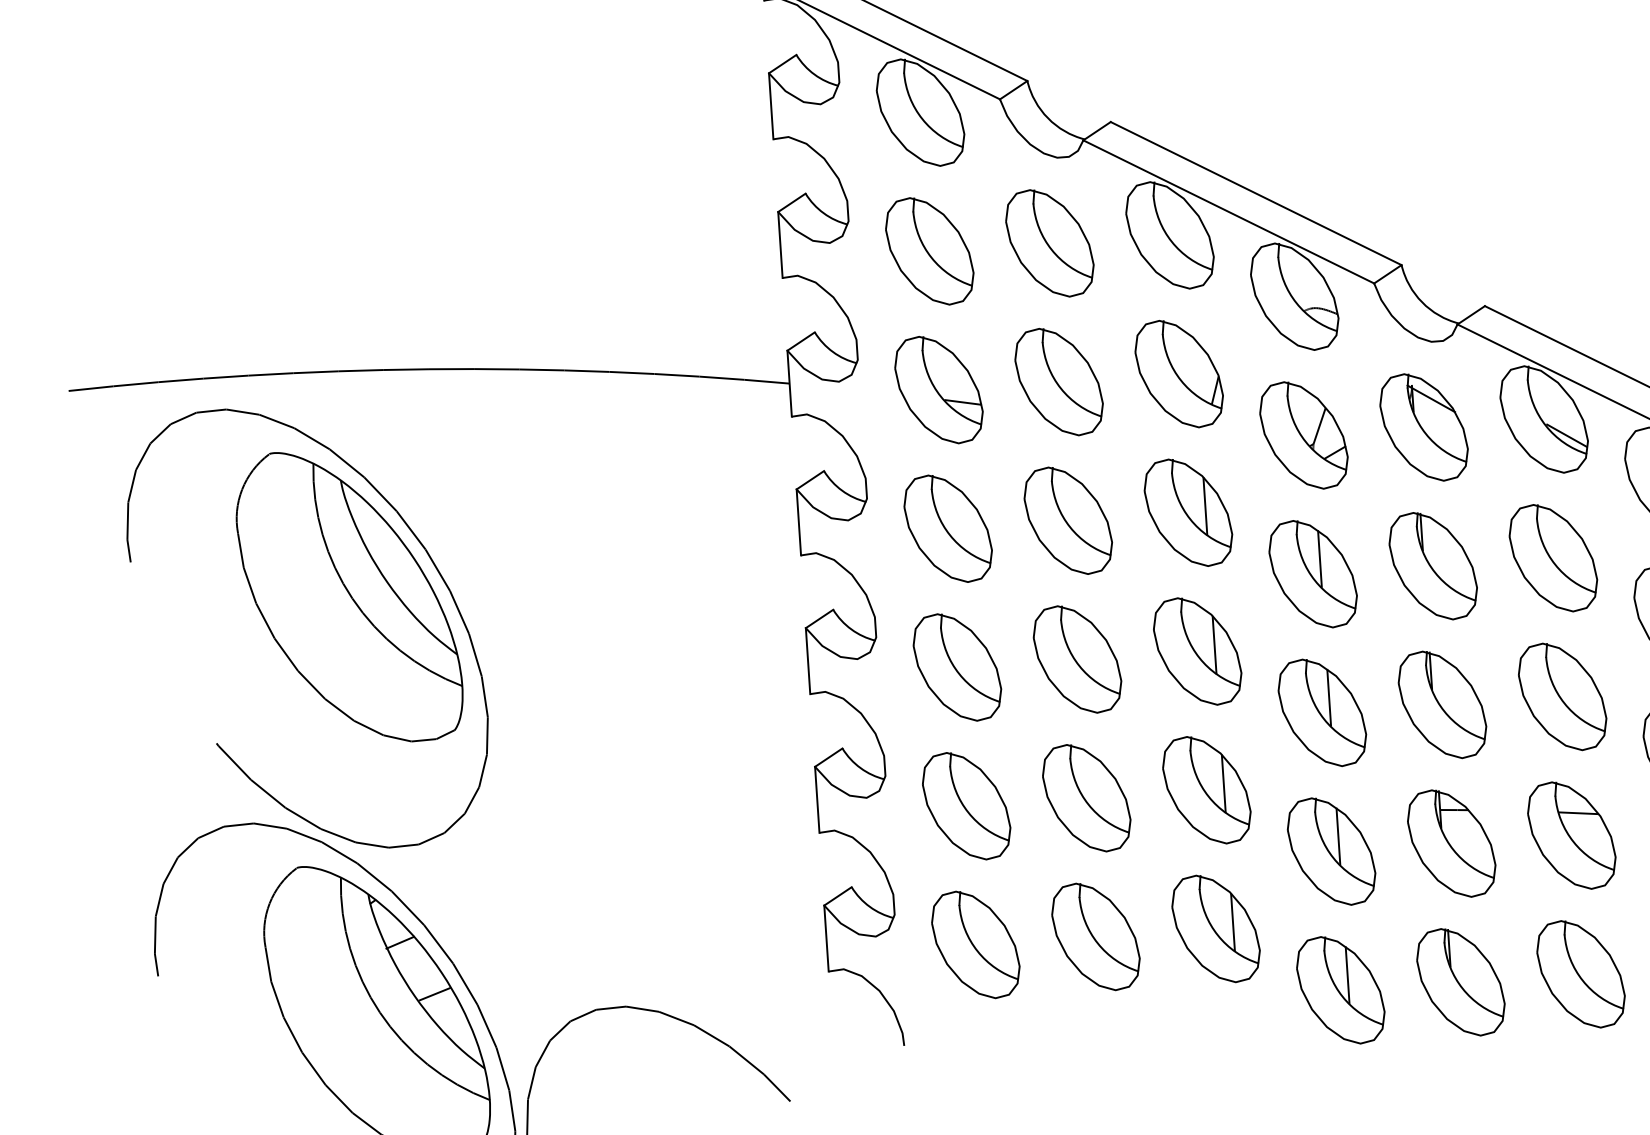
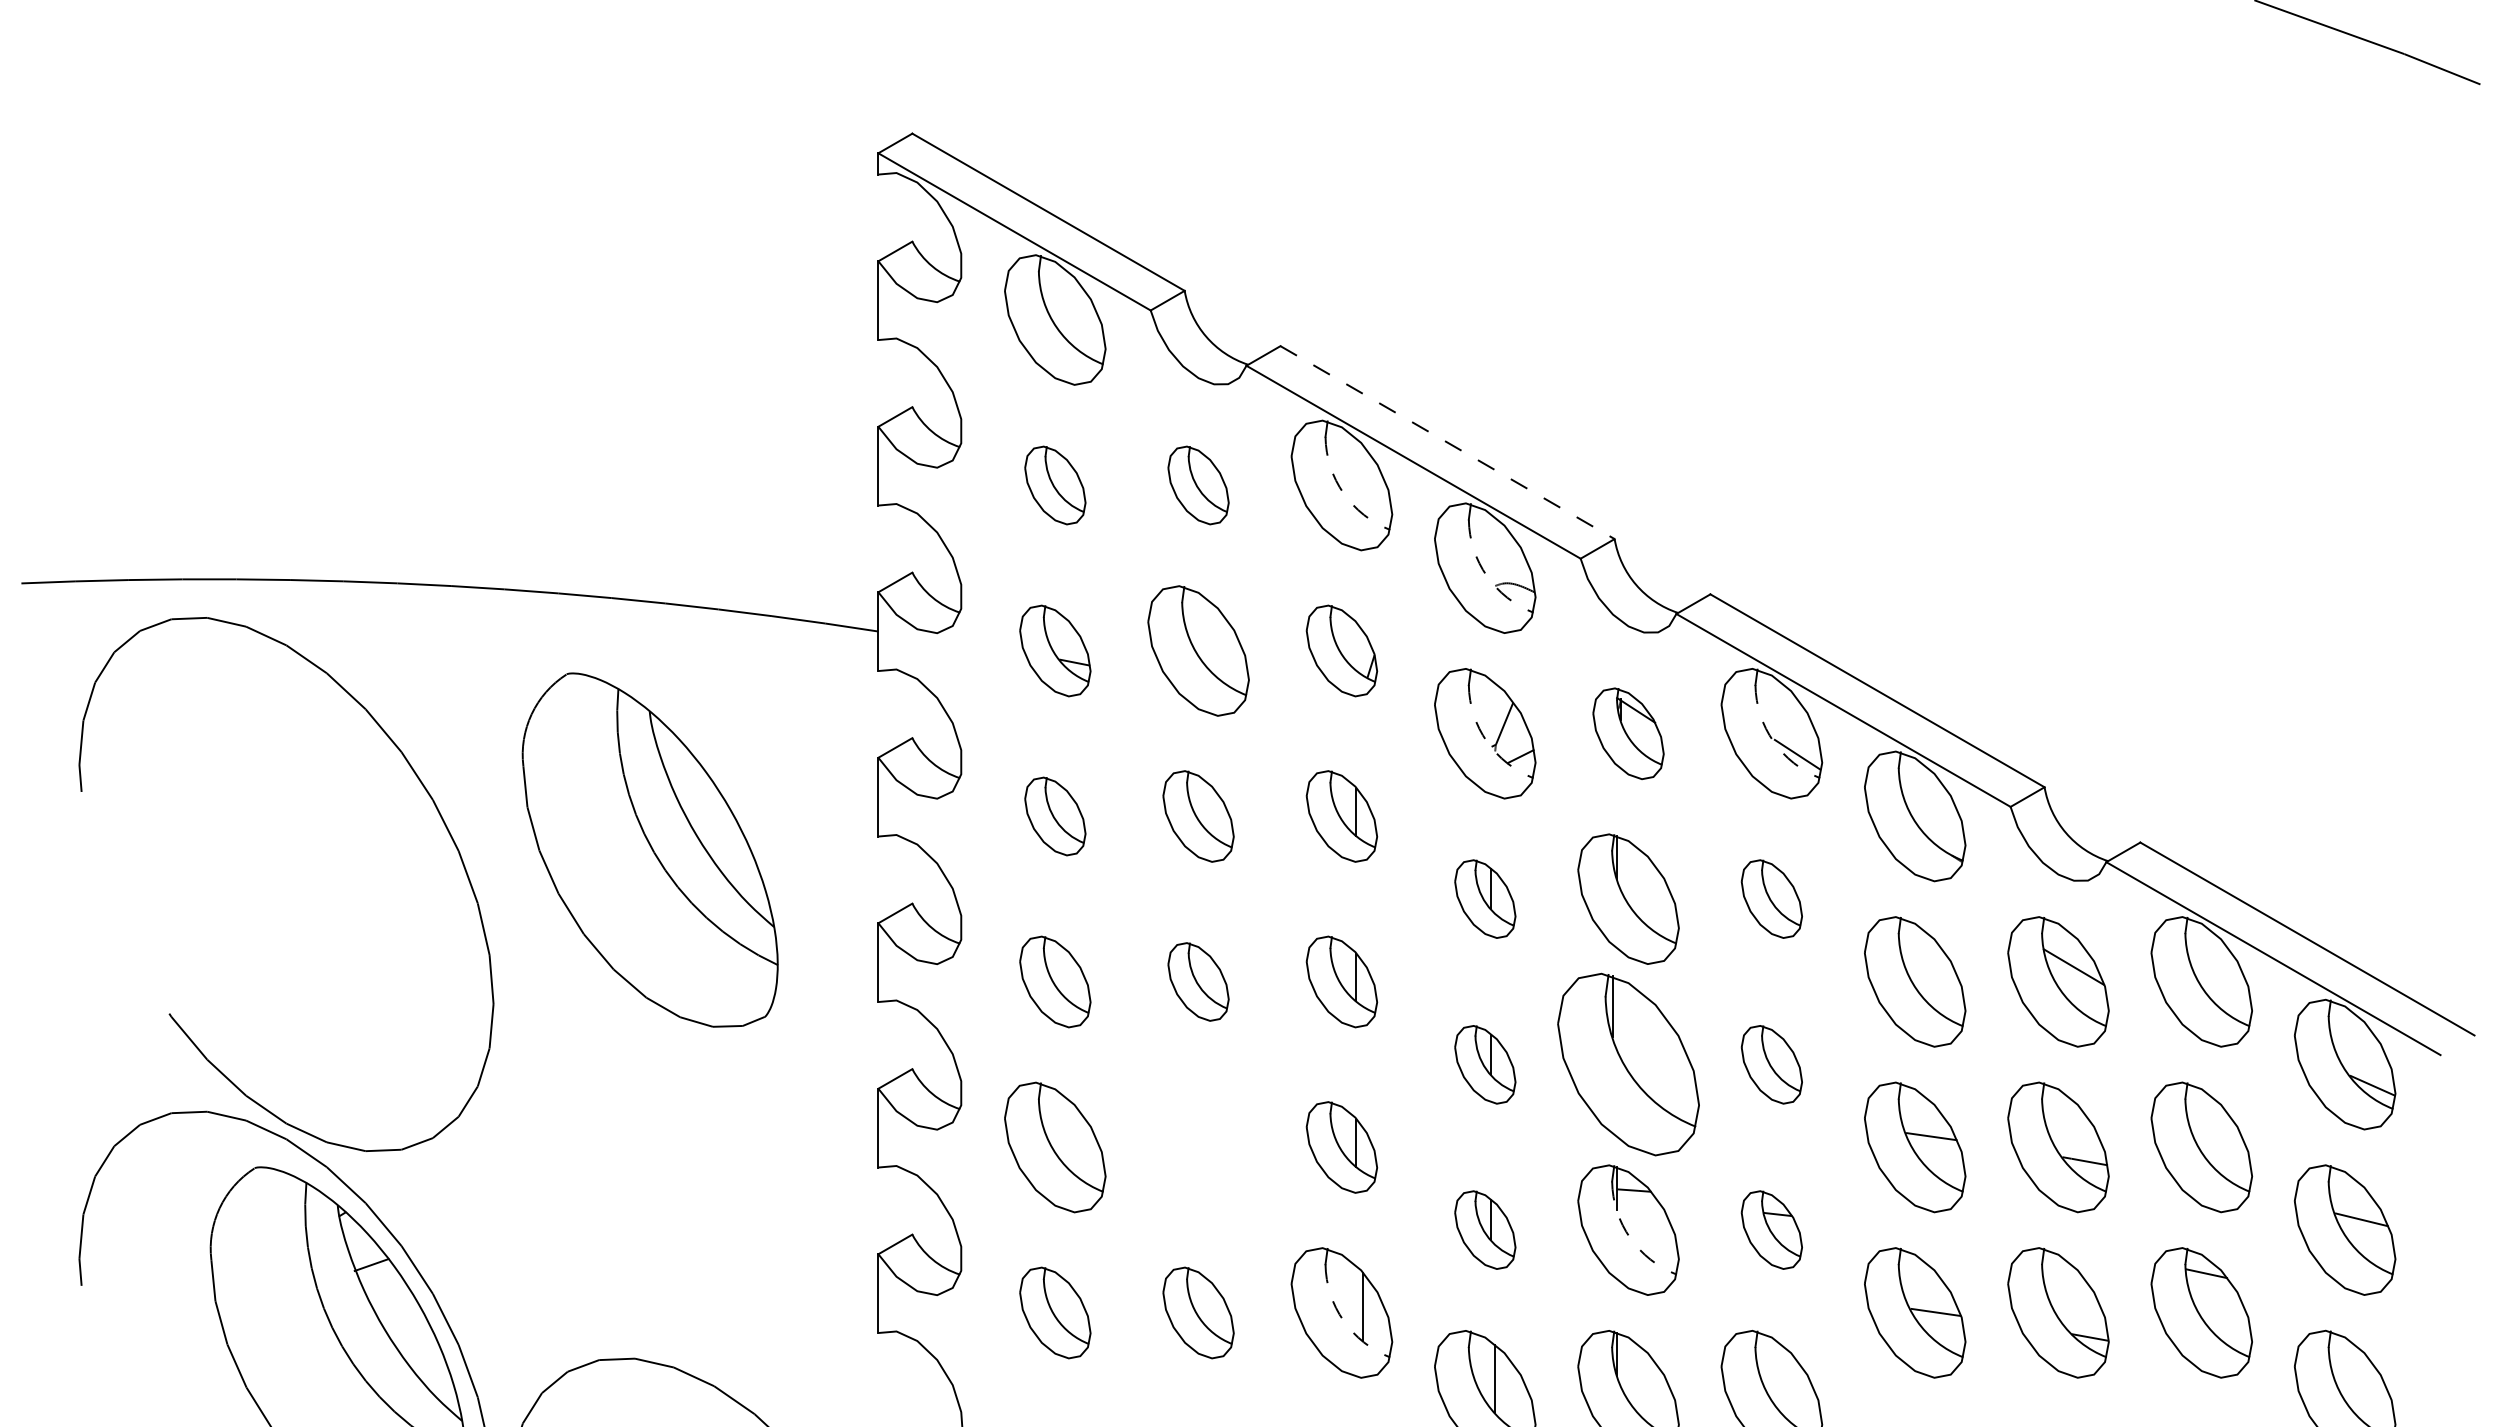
line: (1256, 193) -> (1447, 442), solid -> dashed
arc: (1171, 242) -> (1343, 493), solid -> dashed
part: (1049, 243) -> (1198, 485), size x0.6
part: (929, 251) -> (1055, 485), size x0.6
arc: (1296, 303) -> (1486, 576), solid -> dashed
part: (1178, 373) -> (1341, 650), size x0.7
part: (939, 389) -> (1055, 650), size x0.7
arc: (1545, 425) -> (1773, 741), solid -> dashed
part: (1424, 427) -> (1628, 733), size x0.7
arc: (1305, 441) -> (1486, 741), solid -> dashed
part: (1188, 512) -> (1341, 816), size x0.7
part: (1068, 520) -> (1198, 816), size x0.7
part: (948, 528) -> (1055, 816), size x0.6
part: (1553, 557) -> (1771, 898), size x0.6
part: (1313, 573) -> (1485, 898), size x0.6
part: (348, 596) -> (649, 849), moved
part: (1197, 651) -> (1341, 981), size x0.7
part: (1077, 659) -> (1198, 981), size x0.6
part: (957, 667) -> (1055, 981), size x0.7
part: (1562, 696) -> (1771, 1064), size x0.6
part: (1442, 704) -> (1628, 1064), size x1.4
part: (1322, 712) -> (1485, 1064), size x0.6
part: (1206, 790) -> (1341, 1147), size x0.7
part: (1086, 798) -> (1198, 1147), removed
part: (1571, 835) -> (1771, 1229), size x0.6
part: (1331, 850) -> (1485, 1229), size x0.6
arc: (1453, 850) -> (1630, 1238), solid -> dashed
arc: (1217, 935) -> (1343, 1320), solid -> dashed
part: (1095, 936) -> (1198, 1312), size x0.7
part: (975, 944) -> (1055, 1312), size x0.7
line: (434, 993) -> (408, 1328), removed

